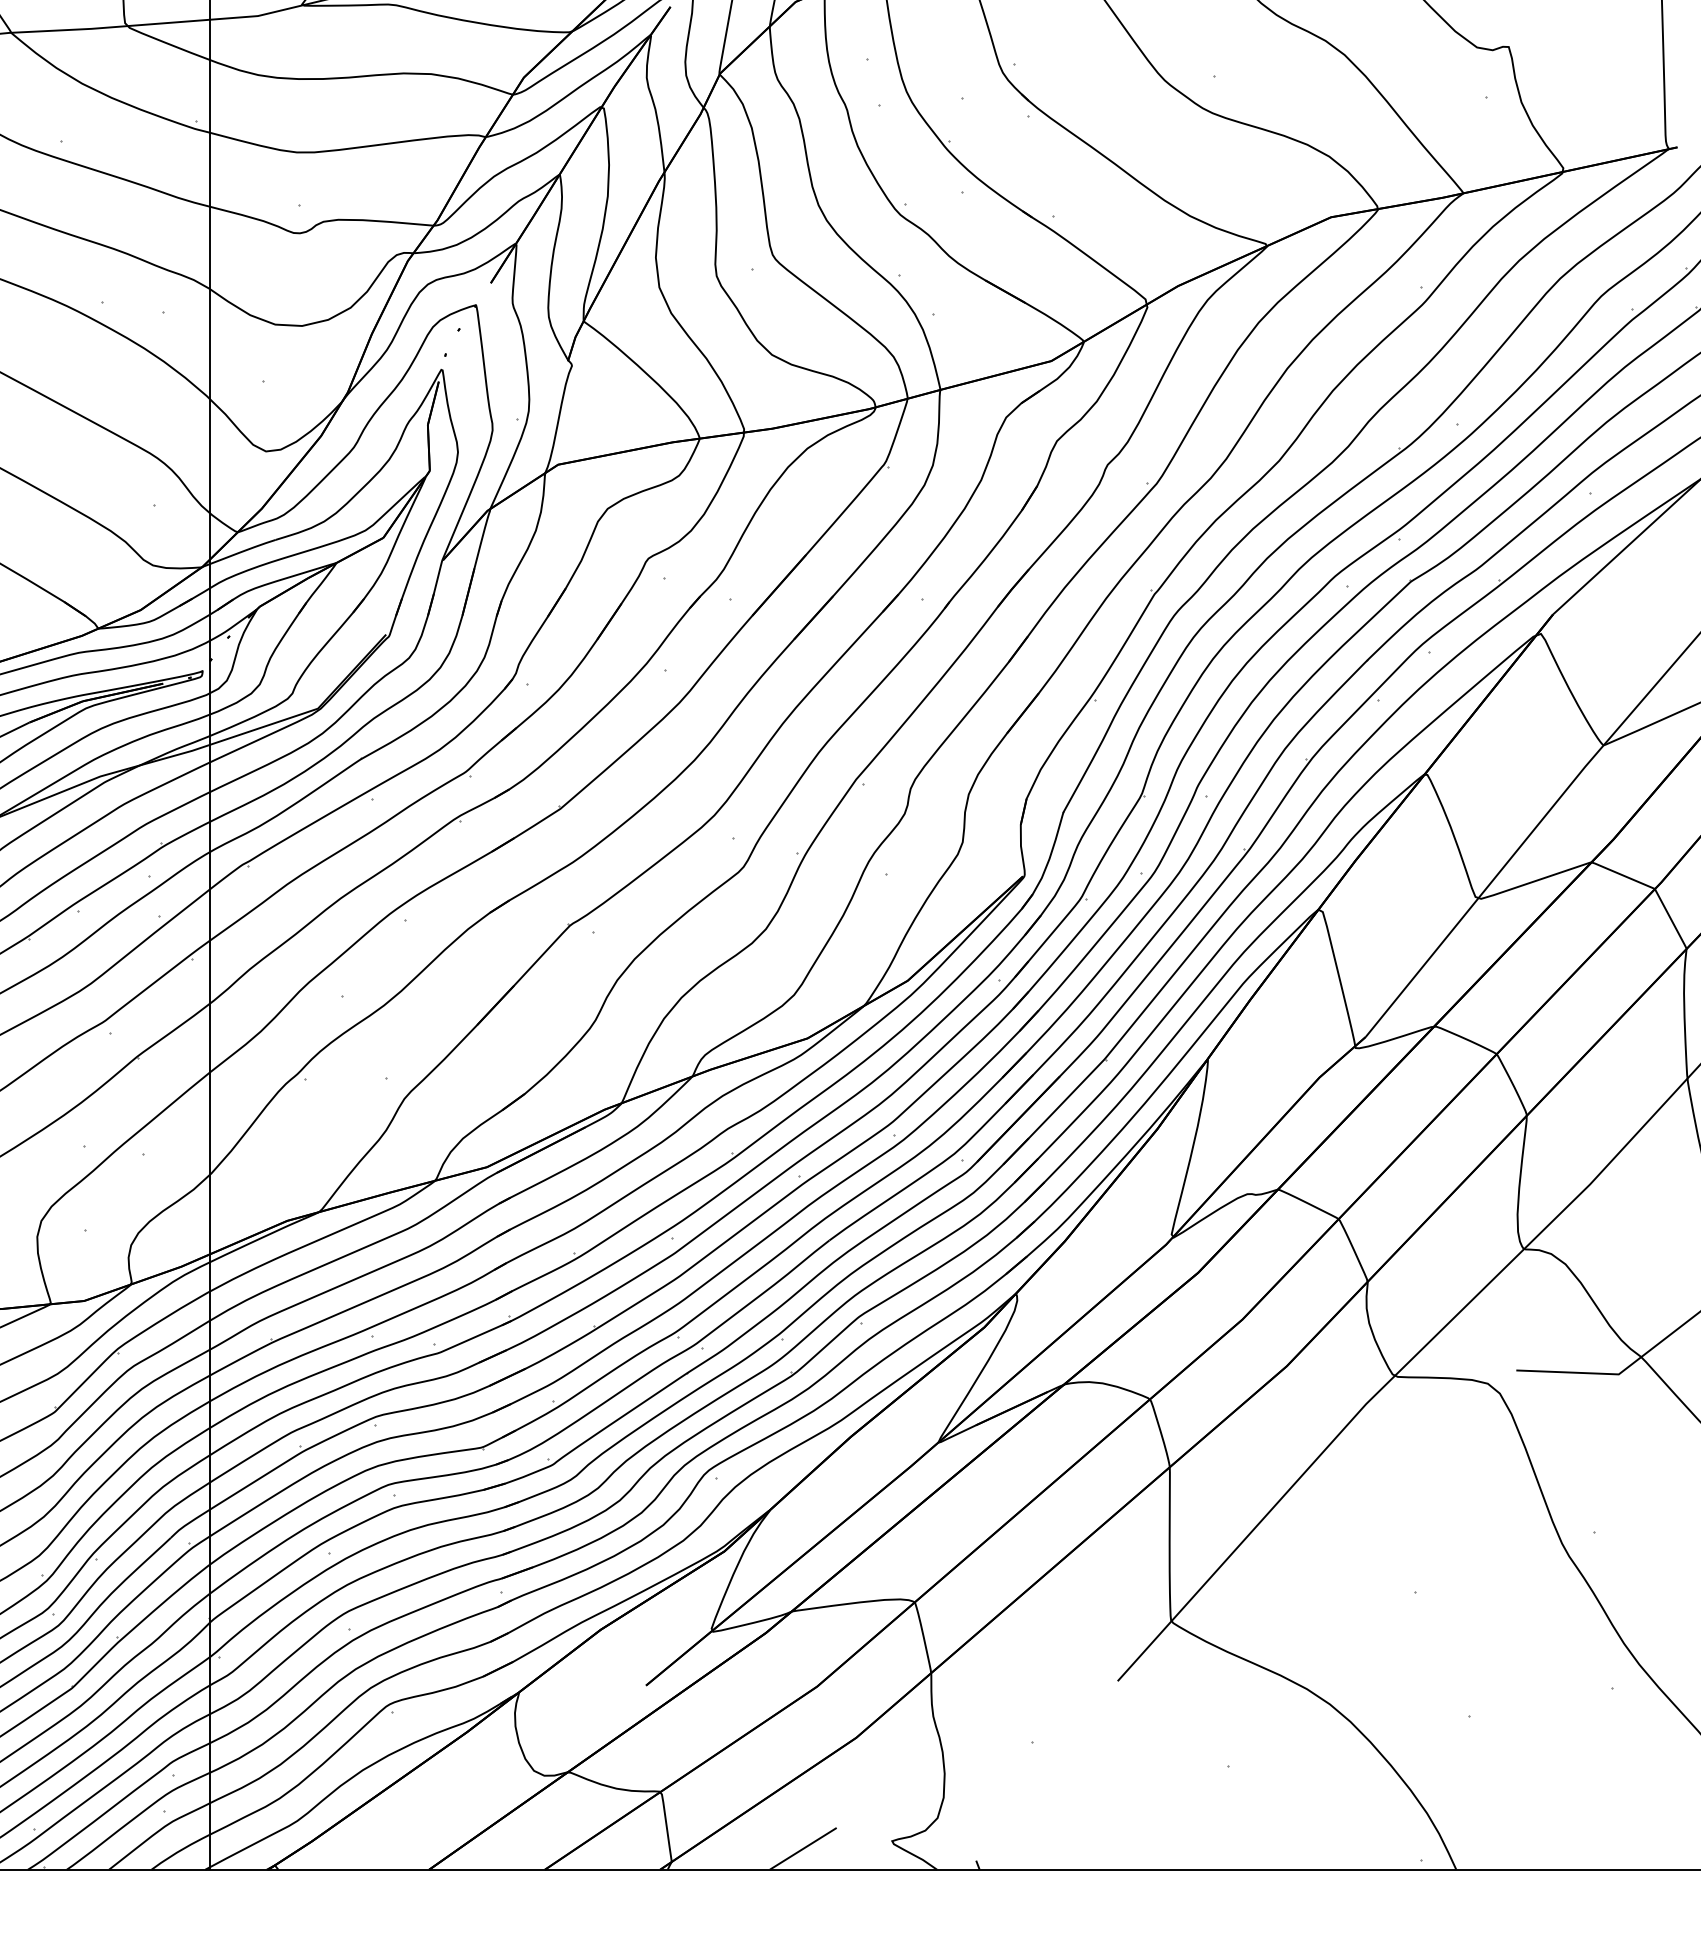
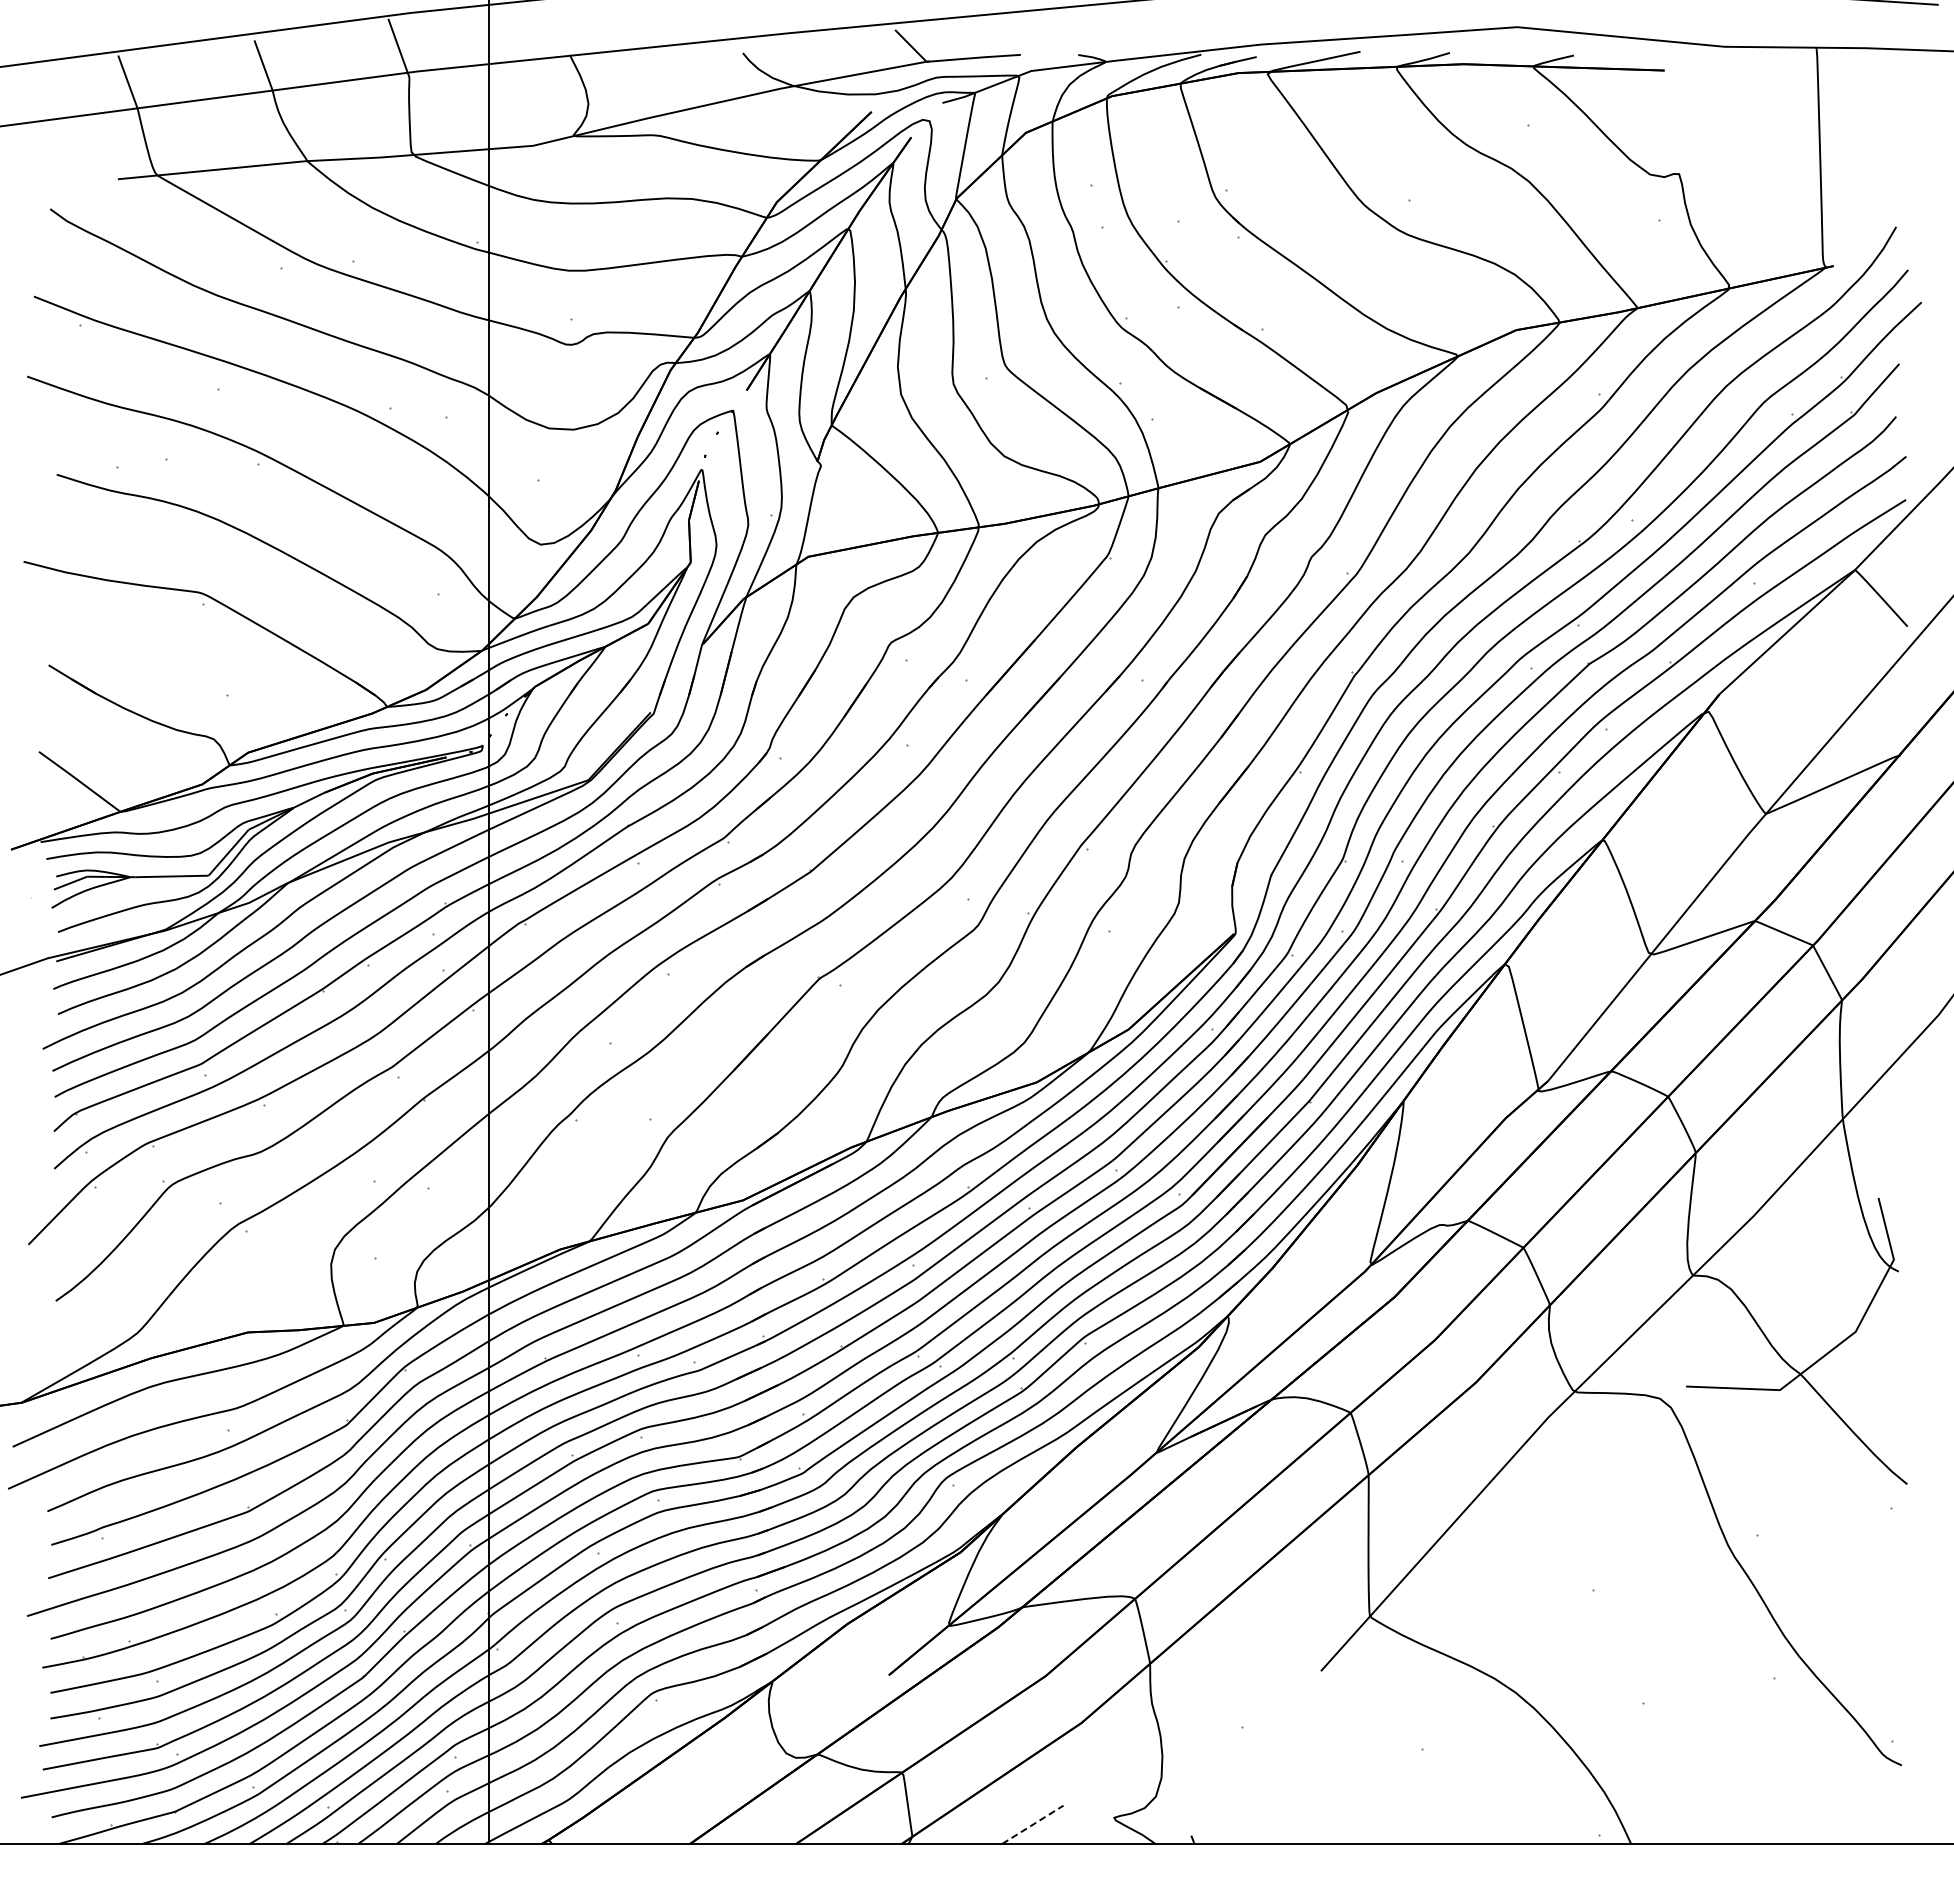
line: (803, 1848) -> (1033, 1824), solid -> dashed

